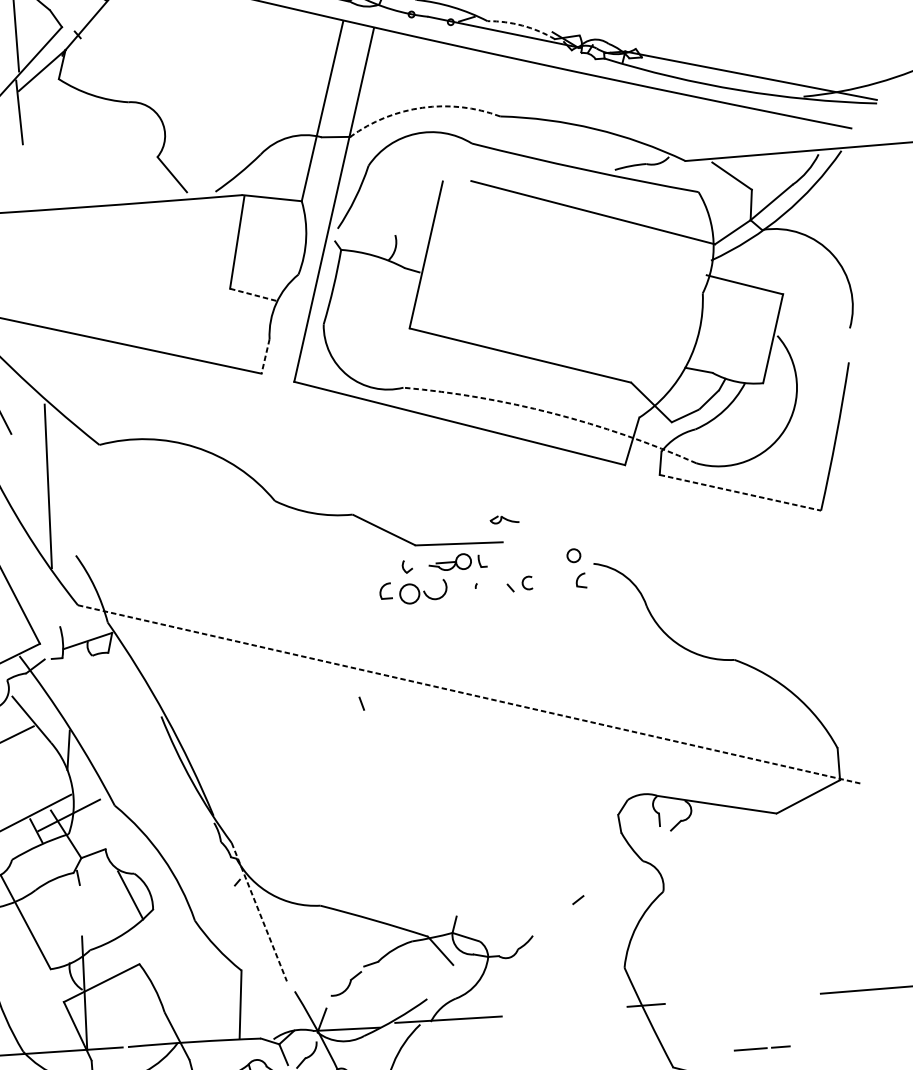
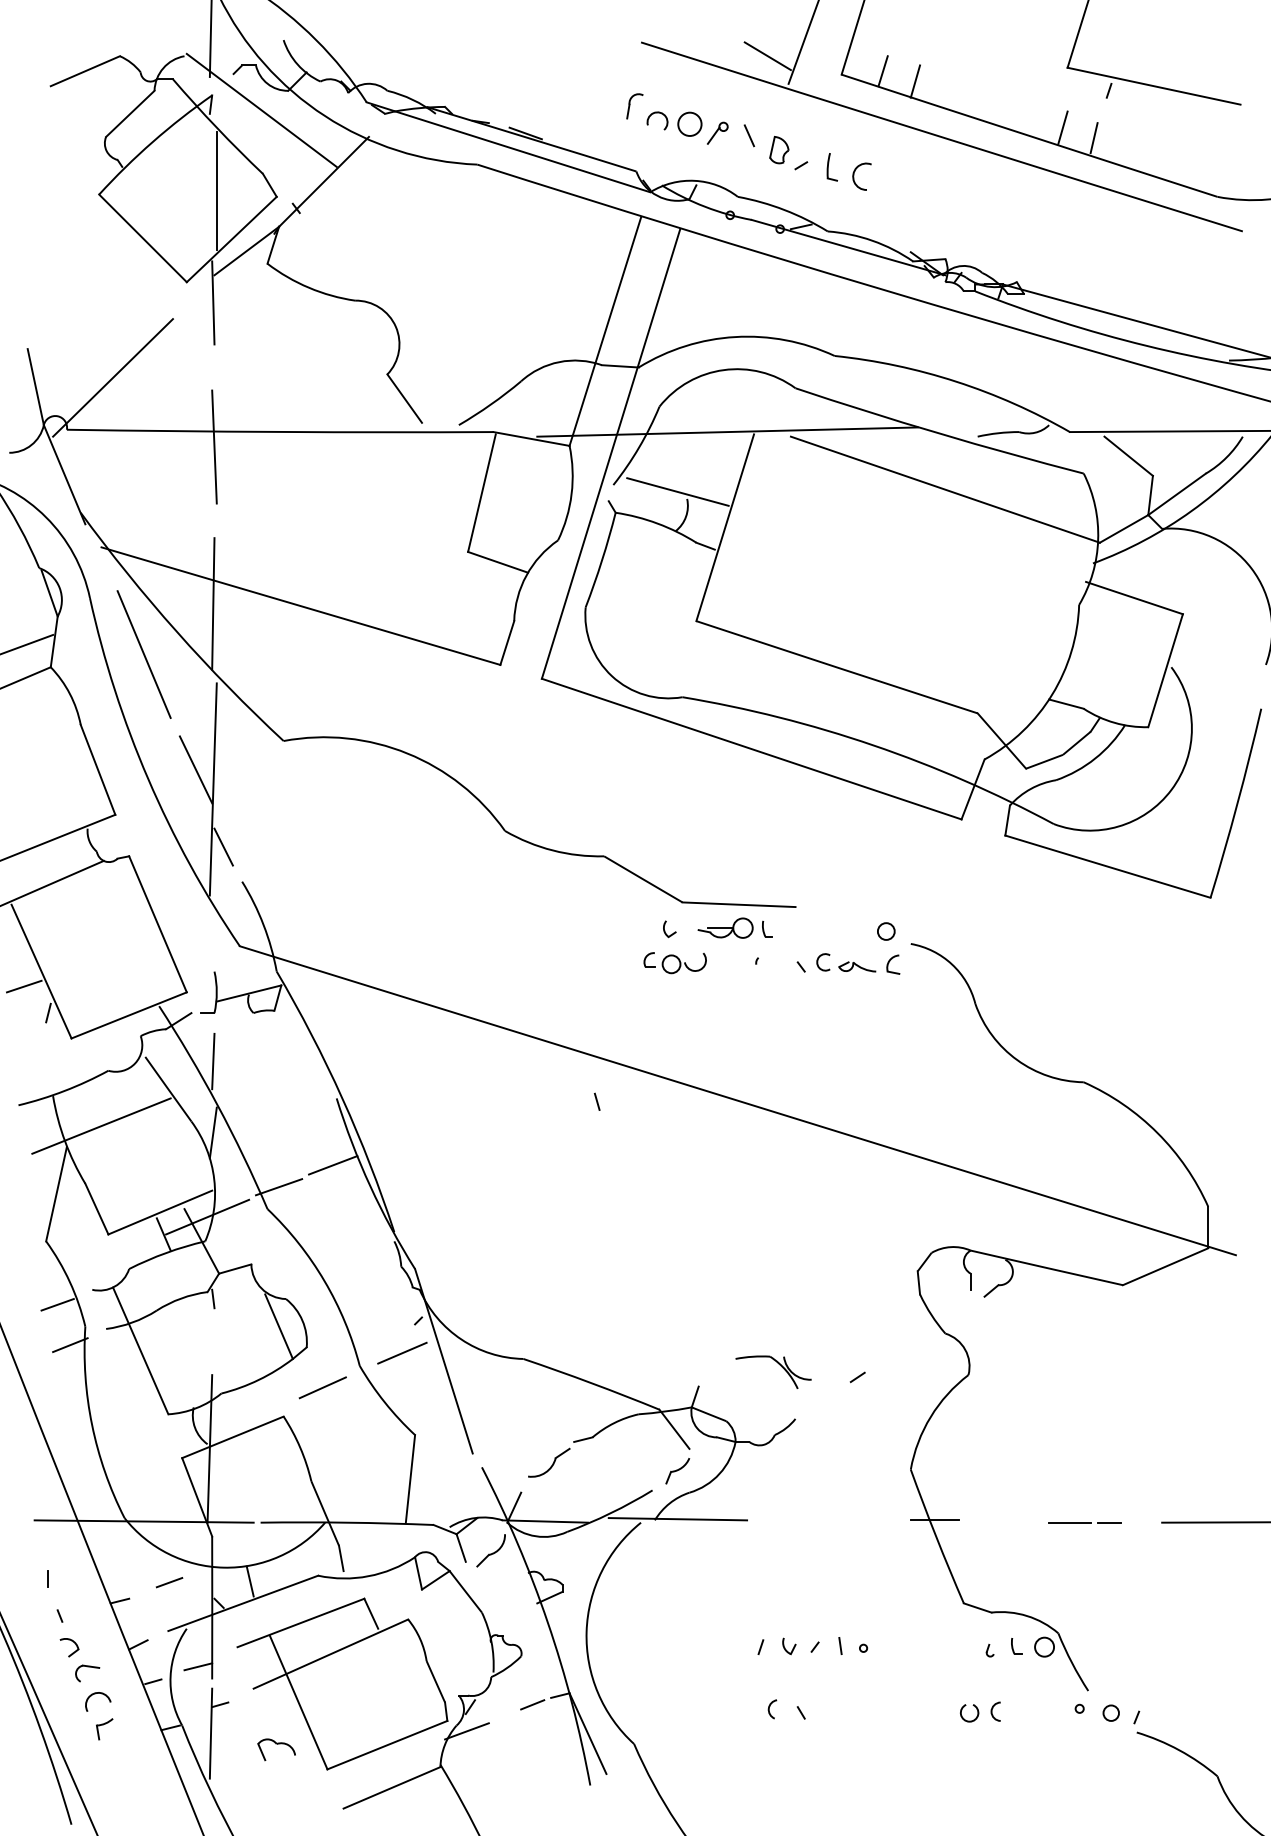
arc: (522, 25) -> (872, 240), dashed -> solid
arc: (422, 108) -> (735, 337), dashed -> solid
line: (422, 180) -> (727, 431), added
line: (28, 222) -> (214, 446), added
line: (387, 229) -> (677, 491), added
line: (254, 295) -> (498, 562), dashed -> solid
line: (37, 343) -> (213, 603), added
line: (265, 356) -> (507, 643), dashed -> solid
arc: (553, 413) -> (873, 745), dashed -> solid
line: (33, 472) -> (195, 769), added
line: (740, 492) -> (1108, 866), dashed -> solid
part: (504, 519) -> (857, 966), moved
line: (59, 529) -> (223, 846), added
part: (413, 592) -> (674, 963), size x0.71
line: (470, 694) -> (738, 1100), dashed -> solid
line: (64, 695) -> (213, 1061), added
line: (162, 768) -> (333, 1165), added
line: (121, 788) -> (278, 1187), added
part: (517, 895) -> (779, 1365), added
line: (226, 907) -> (402, 1352), added
line: (259, 912) -> (443, 1361), dashed -> solid
line: (167, 939) -> (322, 1387), added
part: (445, 983) -> (677, 1471), added
line: (761, 1048) -> (1084, 1522), moved

